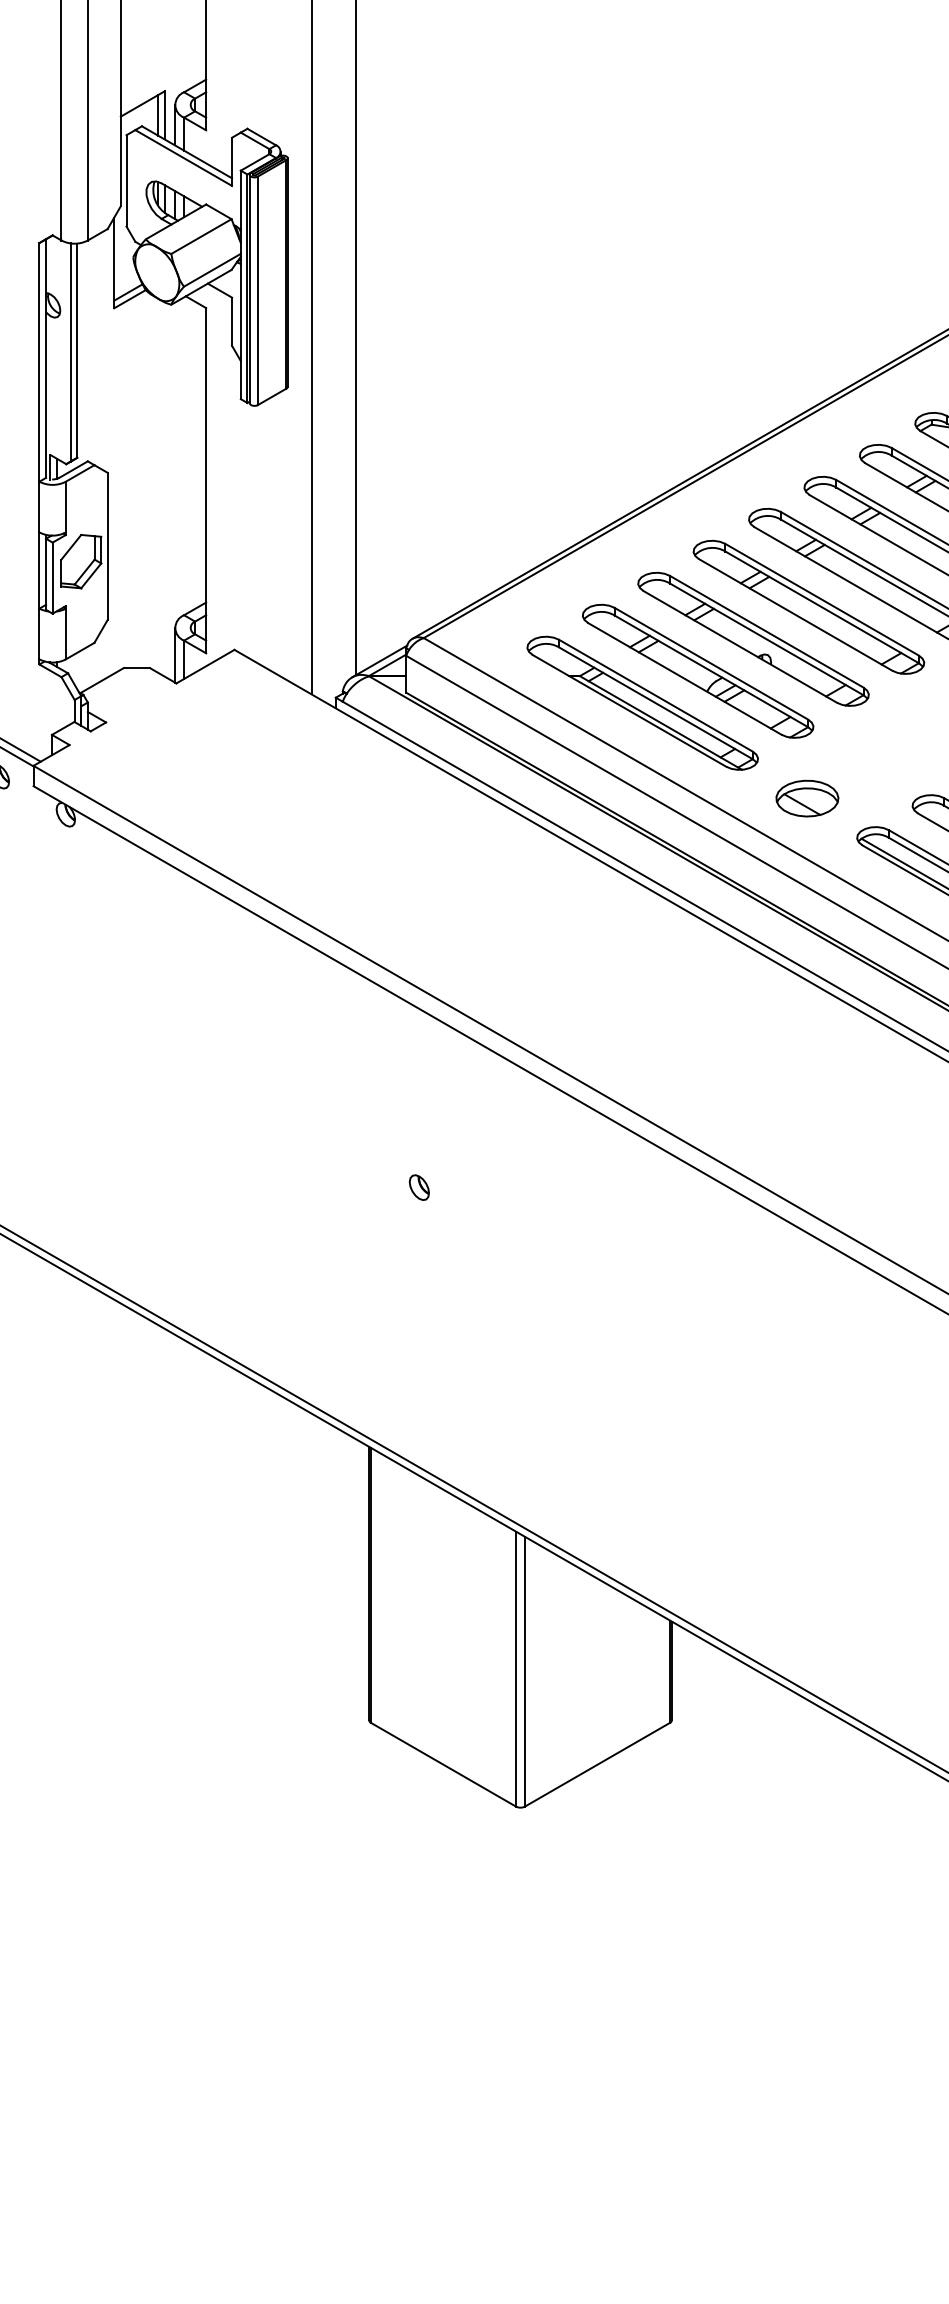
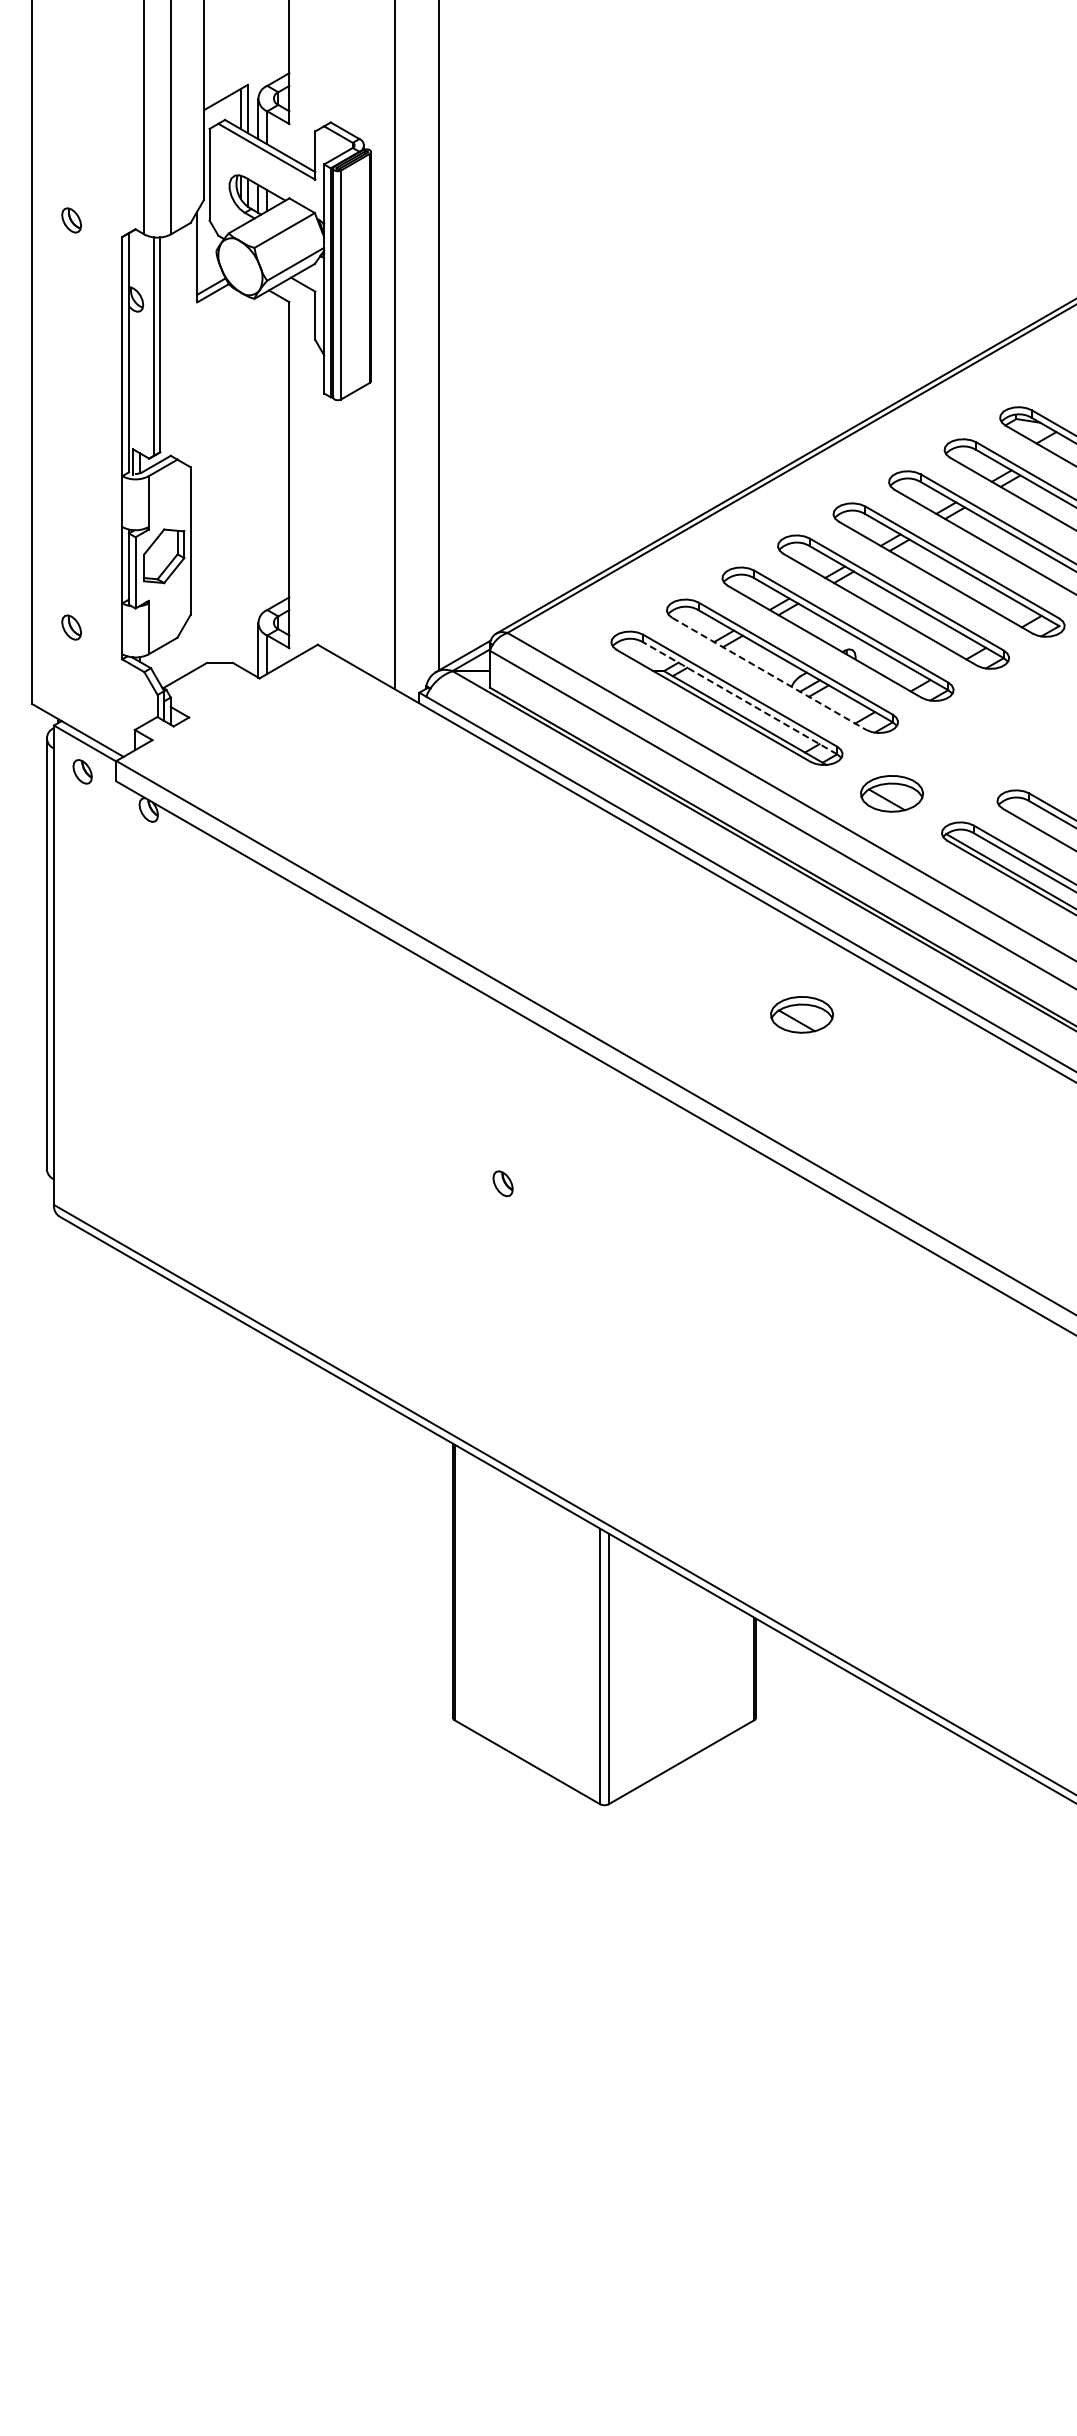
line: (685, 678) -> (769, 673), solid -> dashed
line: (656, 703) -> (740, 698), solid -> dashed
part: (718, 1018) -> (802, 1014), added

